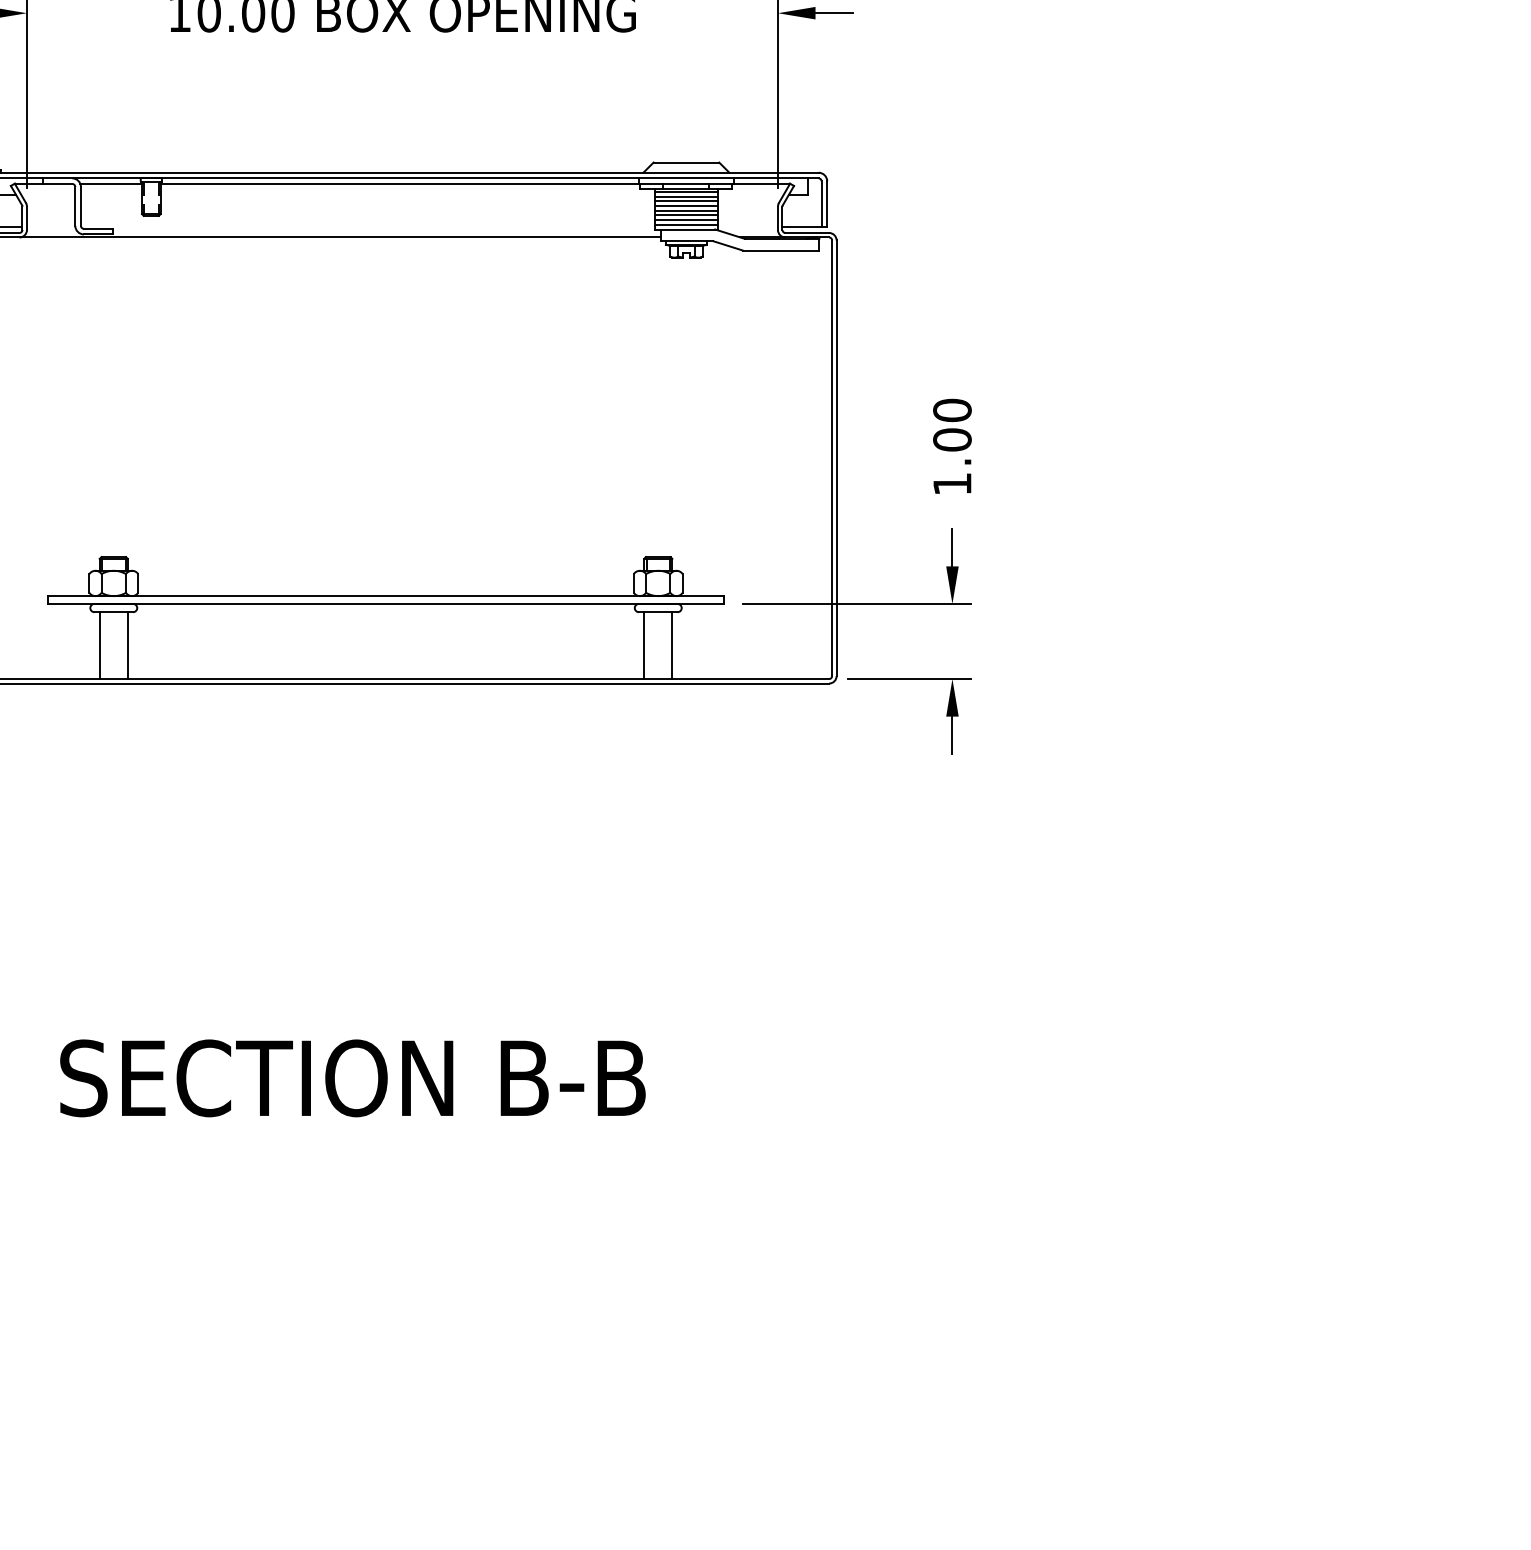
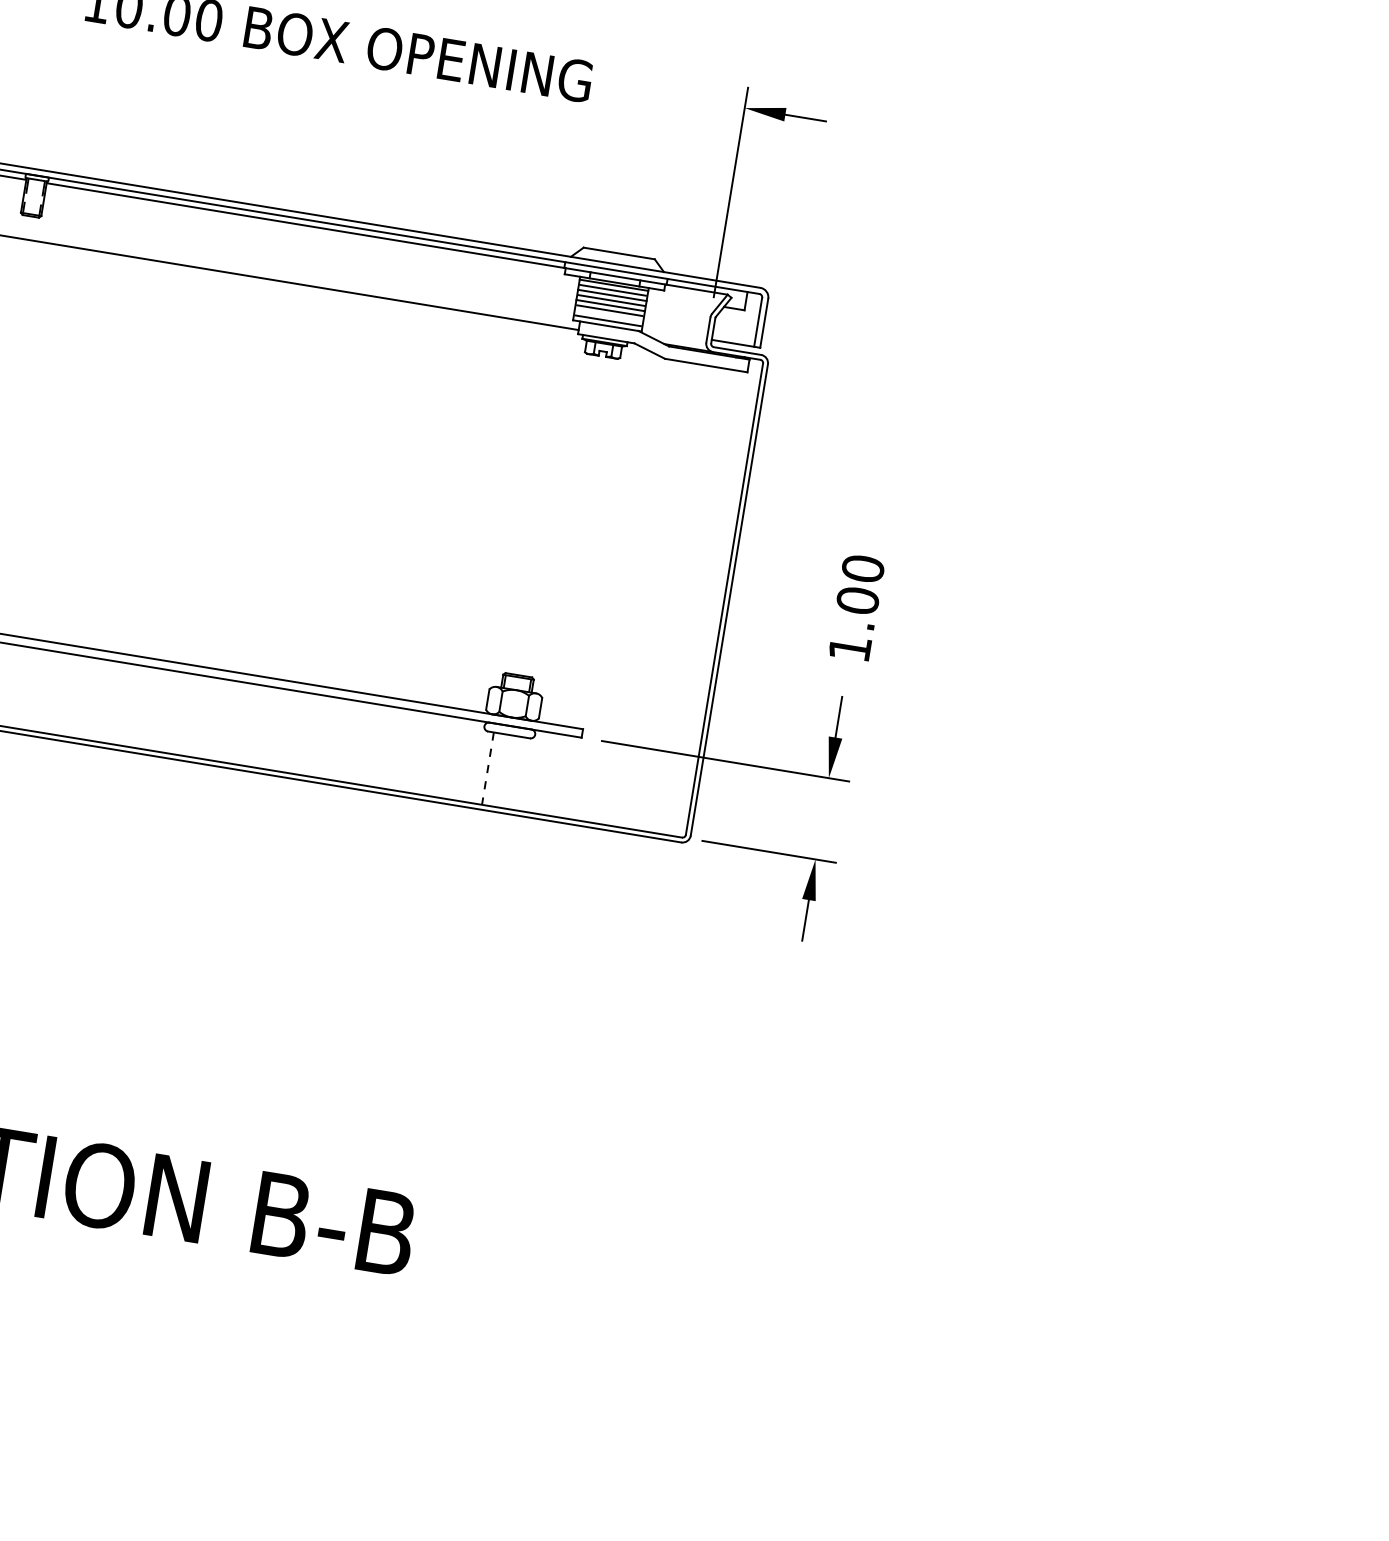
line: (686, 220) -> (609, 316), removed
line: (672, 645) -> (518, 773), removed
line: (644, 646) -> (488, 769), solid -> dashed

